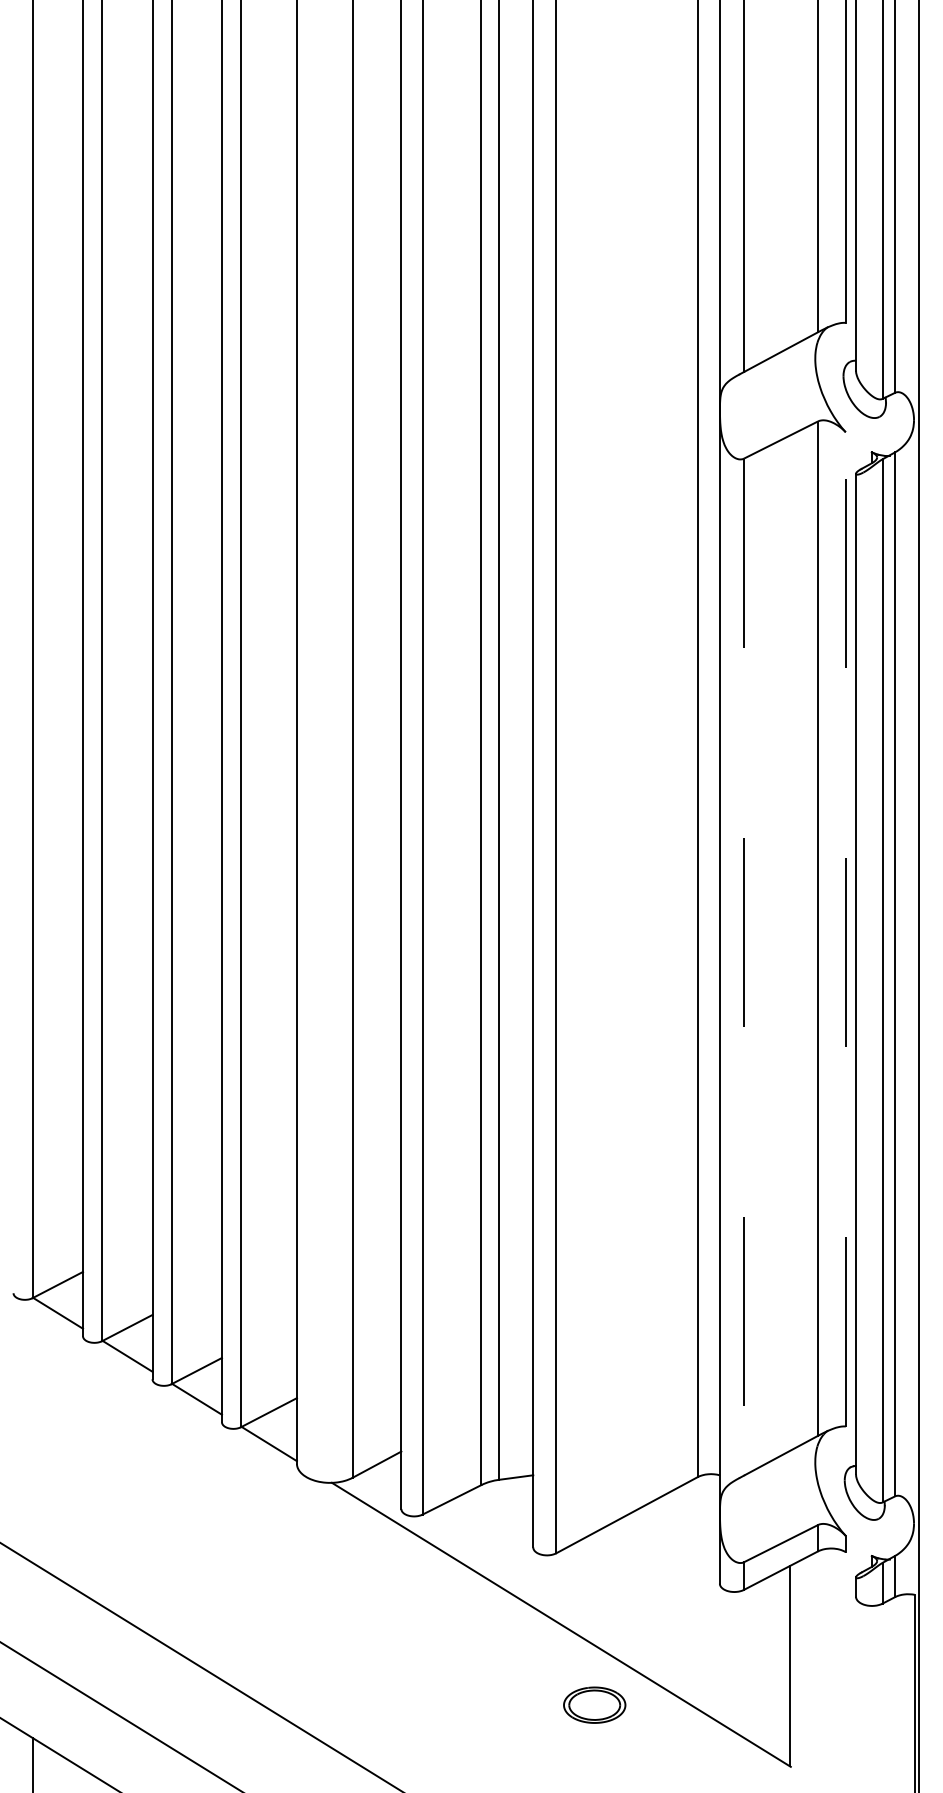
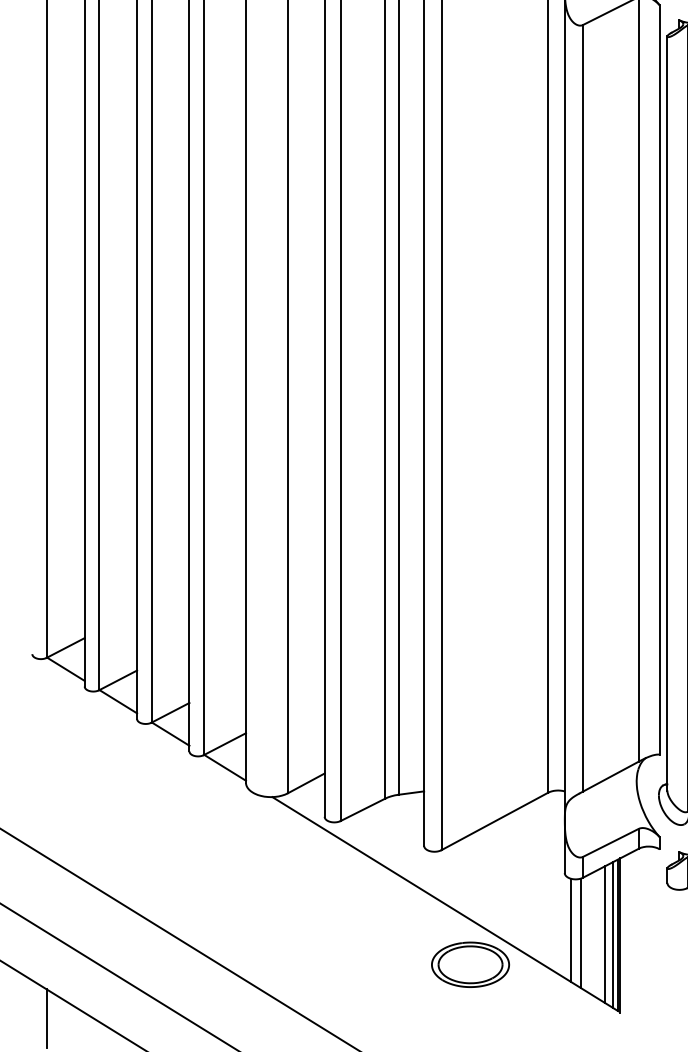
line: (845, 928) -> (659, 379), dashed -> solid
line: (744, 967) -> (583, 408), dashed -> solid
line: (728, 1659) -> (571, 930), added
line: (740, 1663) -> (580, 933), added
line: (773, 1665) -> (605, 934), added
line: (784, 1665) -> (613, 934), added
line: (793, 1666) -> (620, 935), added
part: (594, 1704) -> (470, 964), size x1.67

